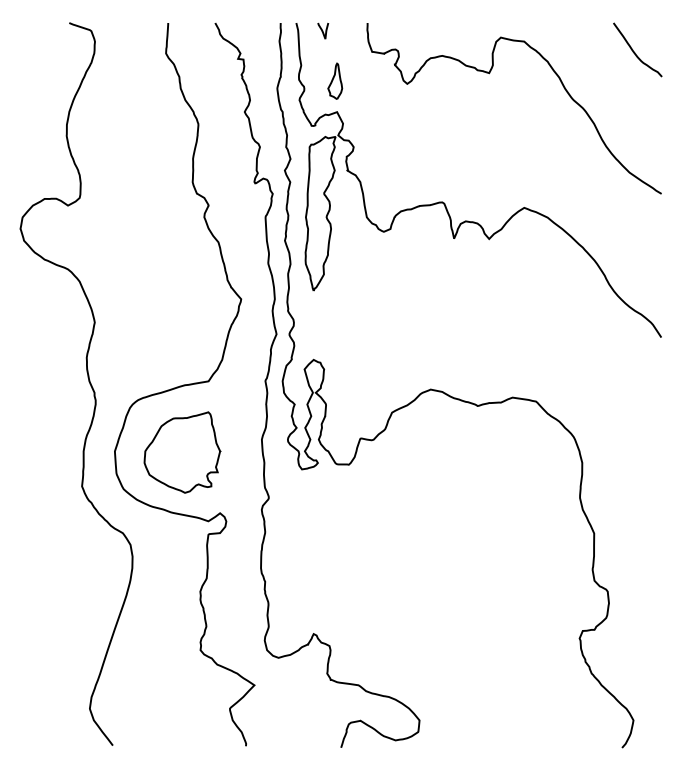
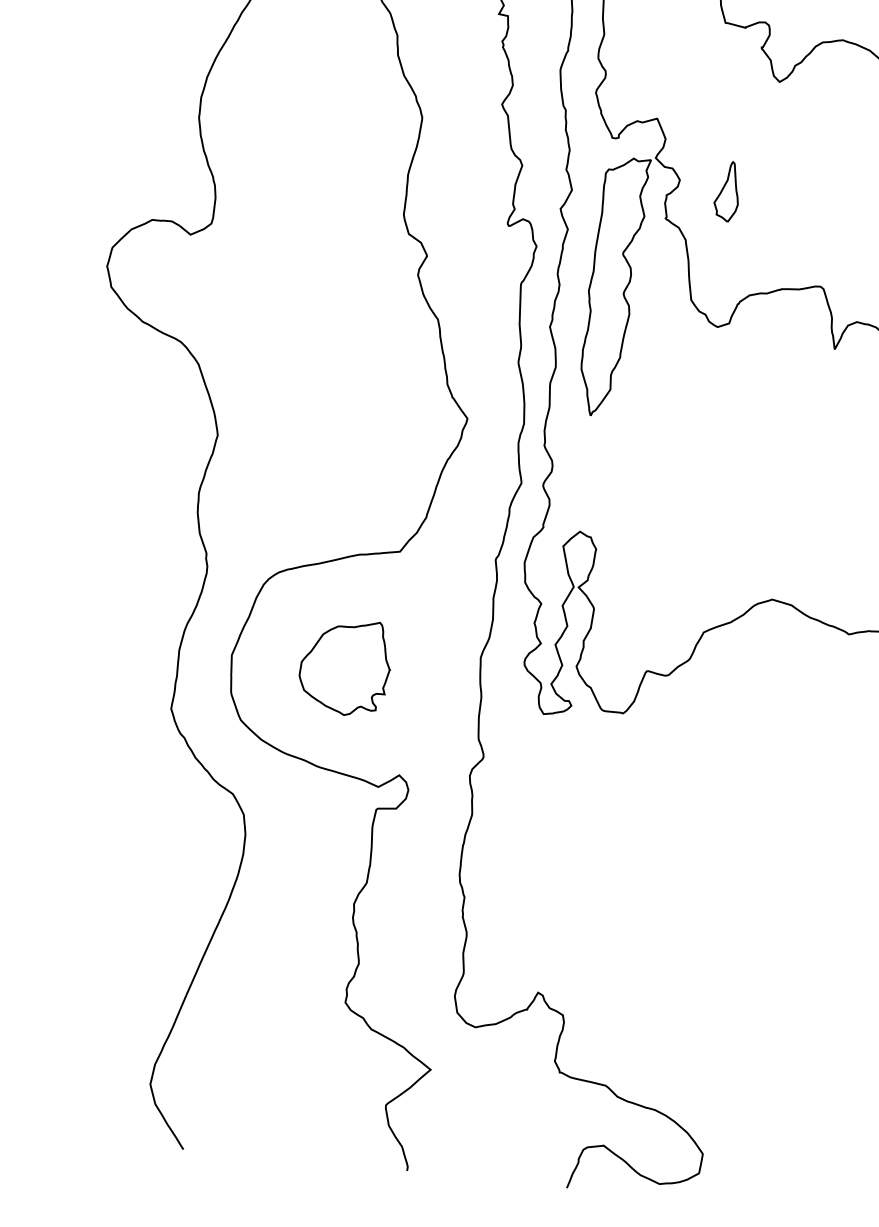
part: (335, 80) -> (727, 190), moved
part: (182, 452) -> (345, 667), size x0.7

